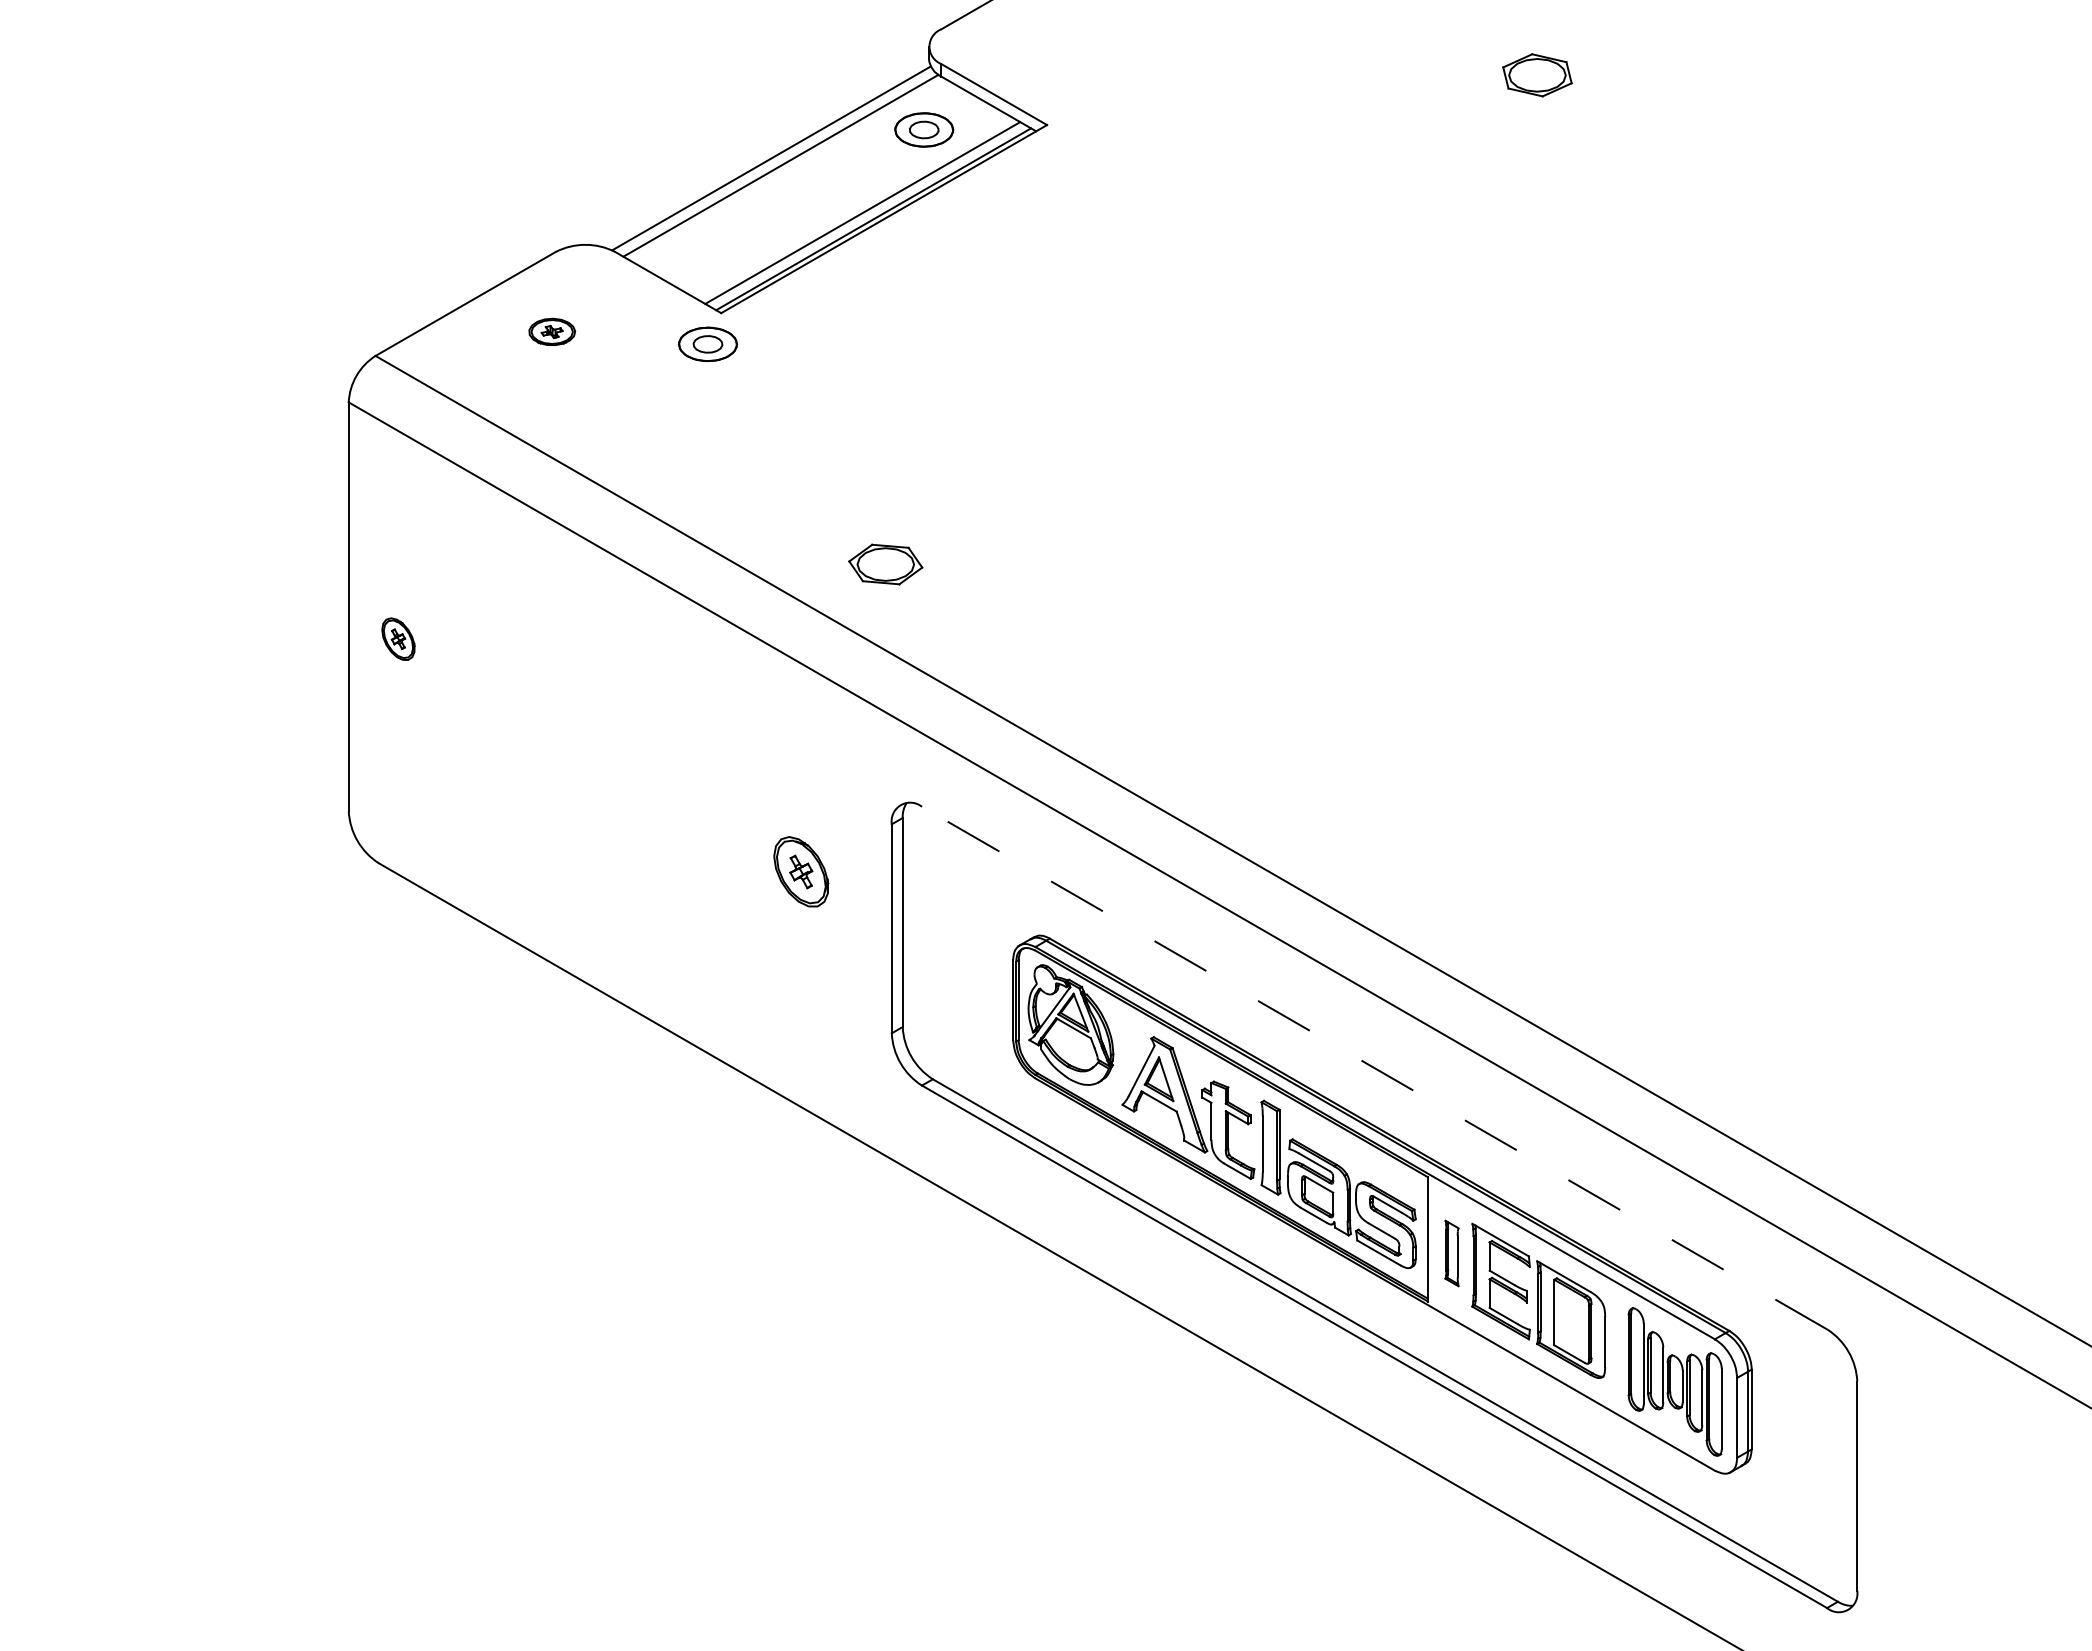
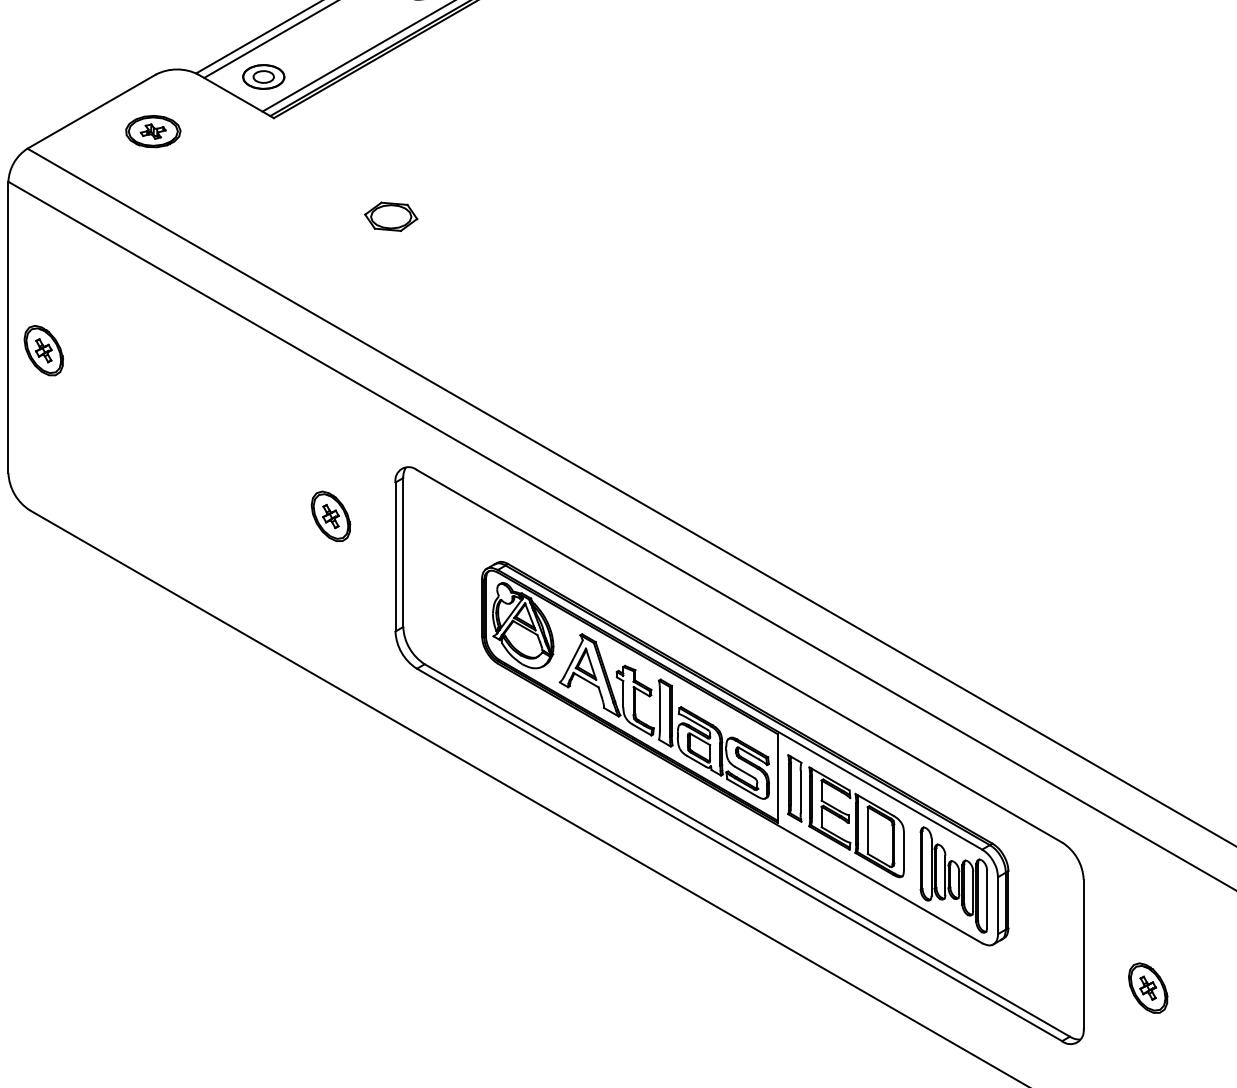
part: (552, 331) -> (153, 131), size x1.67
part: (707, 344) -> (263, 77), moved
part: (885, 564) -> (391, 216), moved
part: (398, 638) -> (43, 350), size x1.67
line: (1374, 1068) -> (739, 656), dashed -> solid
part: (1451, 1253) -> (794, 788), size x1.43
part: (1947, 1533) -> (1148, 988), added

